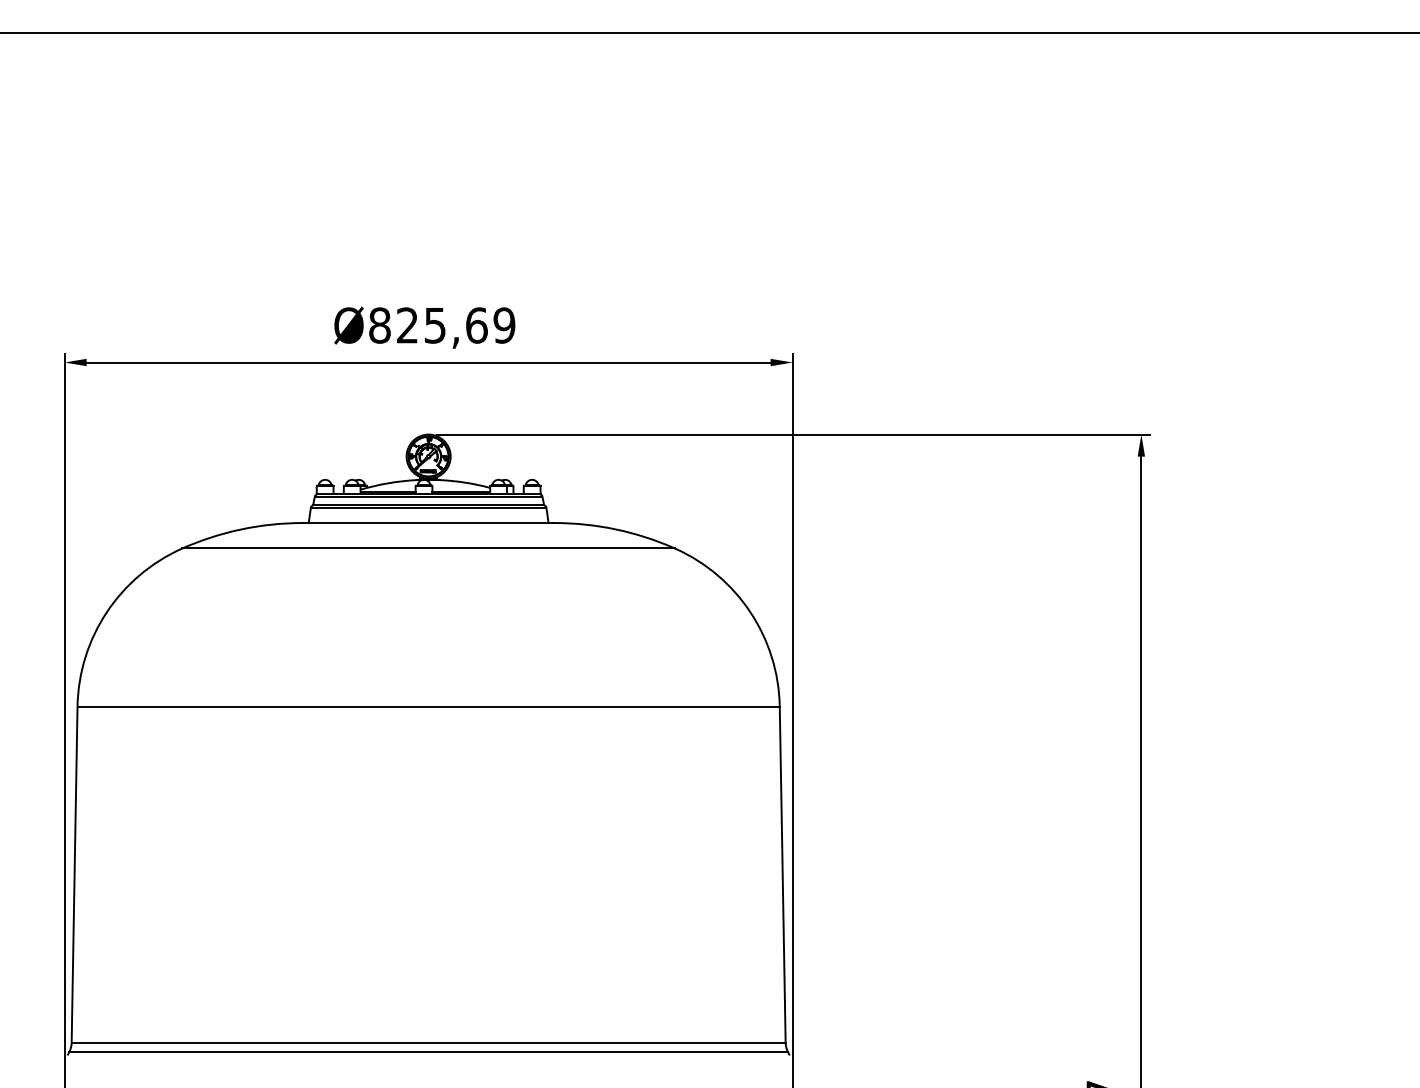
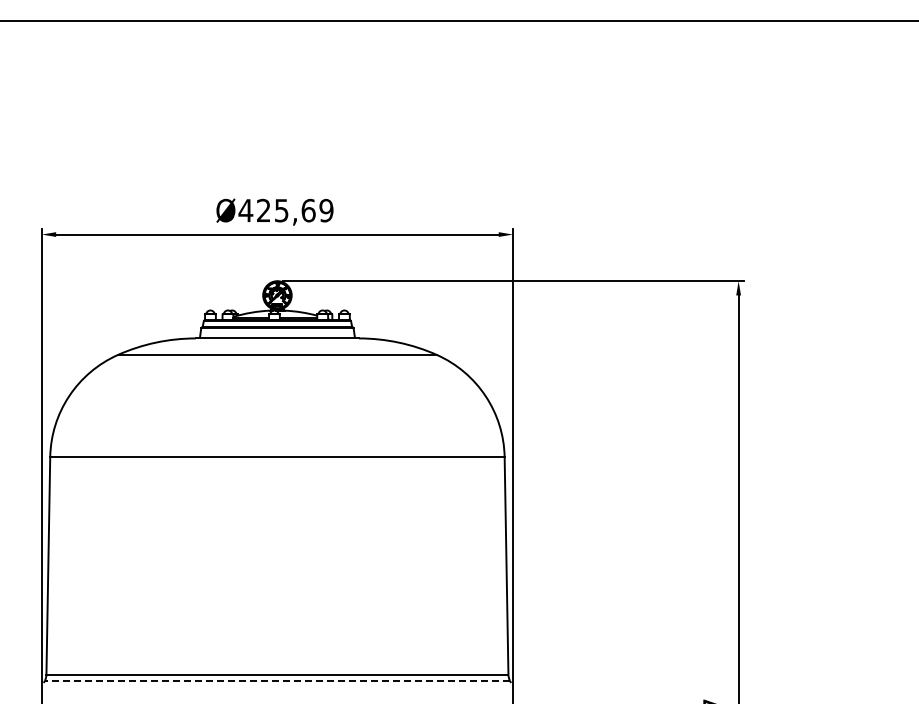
text: (379, 325) -> (245, 210), Ø825,69 -> Ø425,69
line: (428, 1051) -> (277, 680), solid -> dashed

